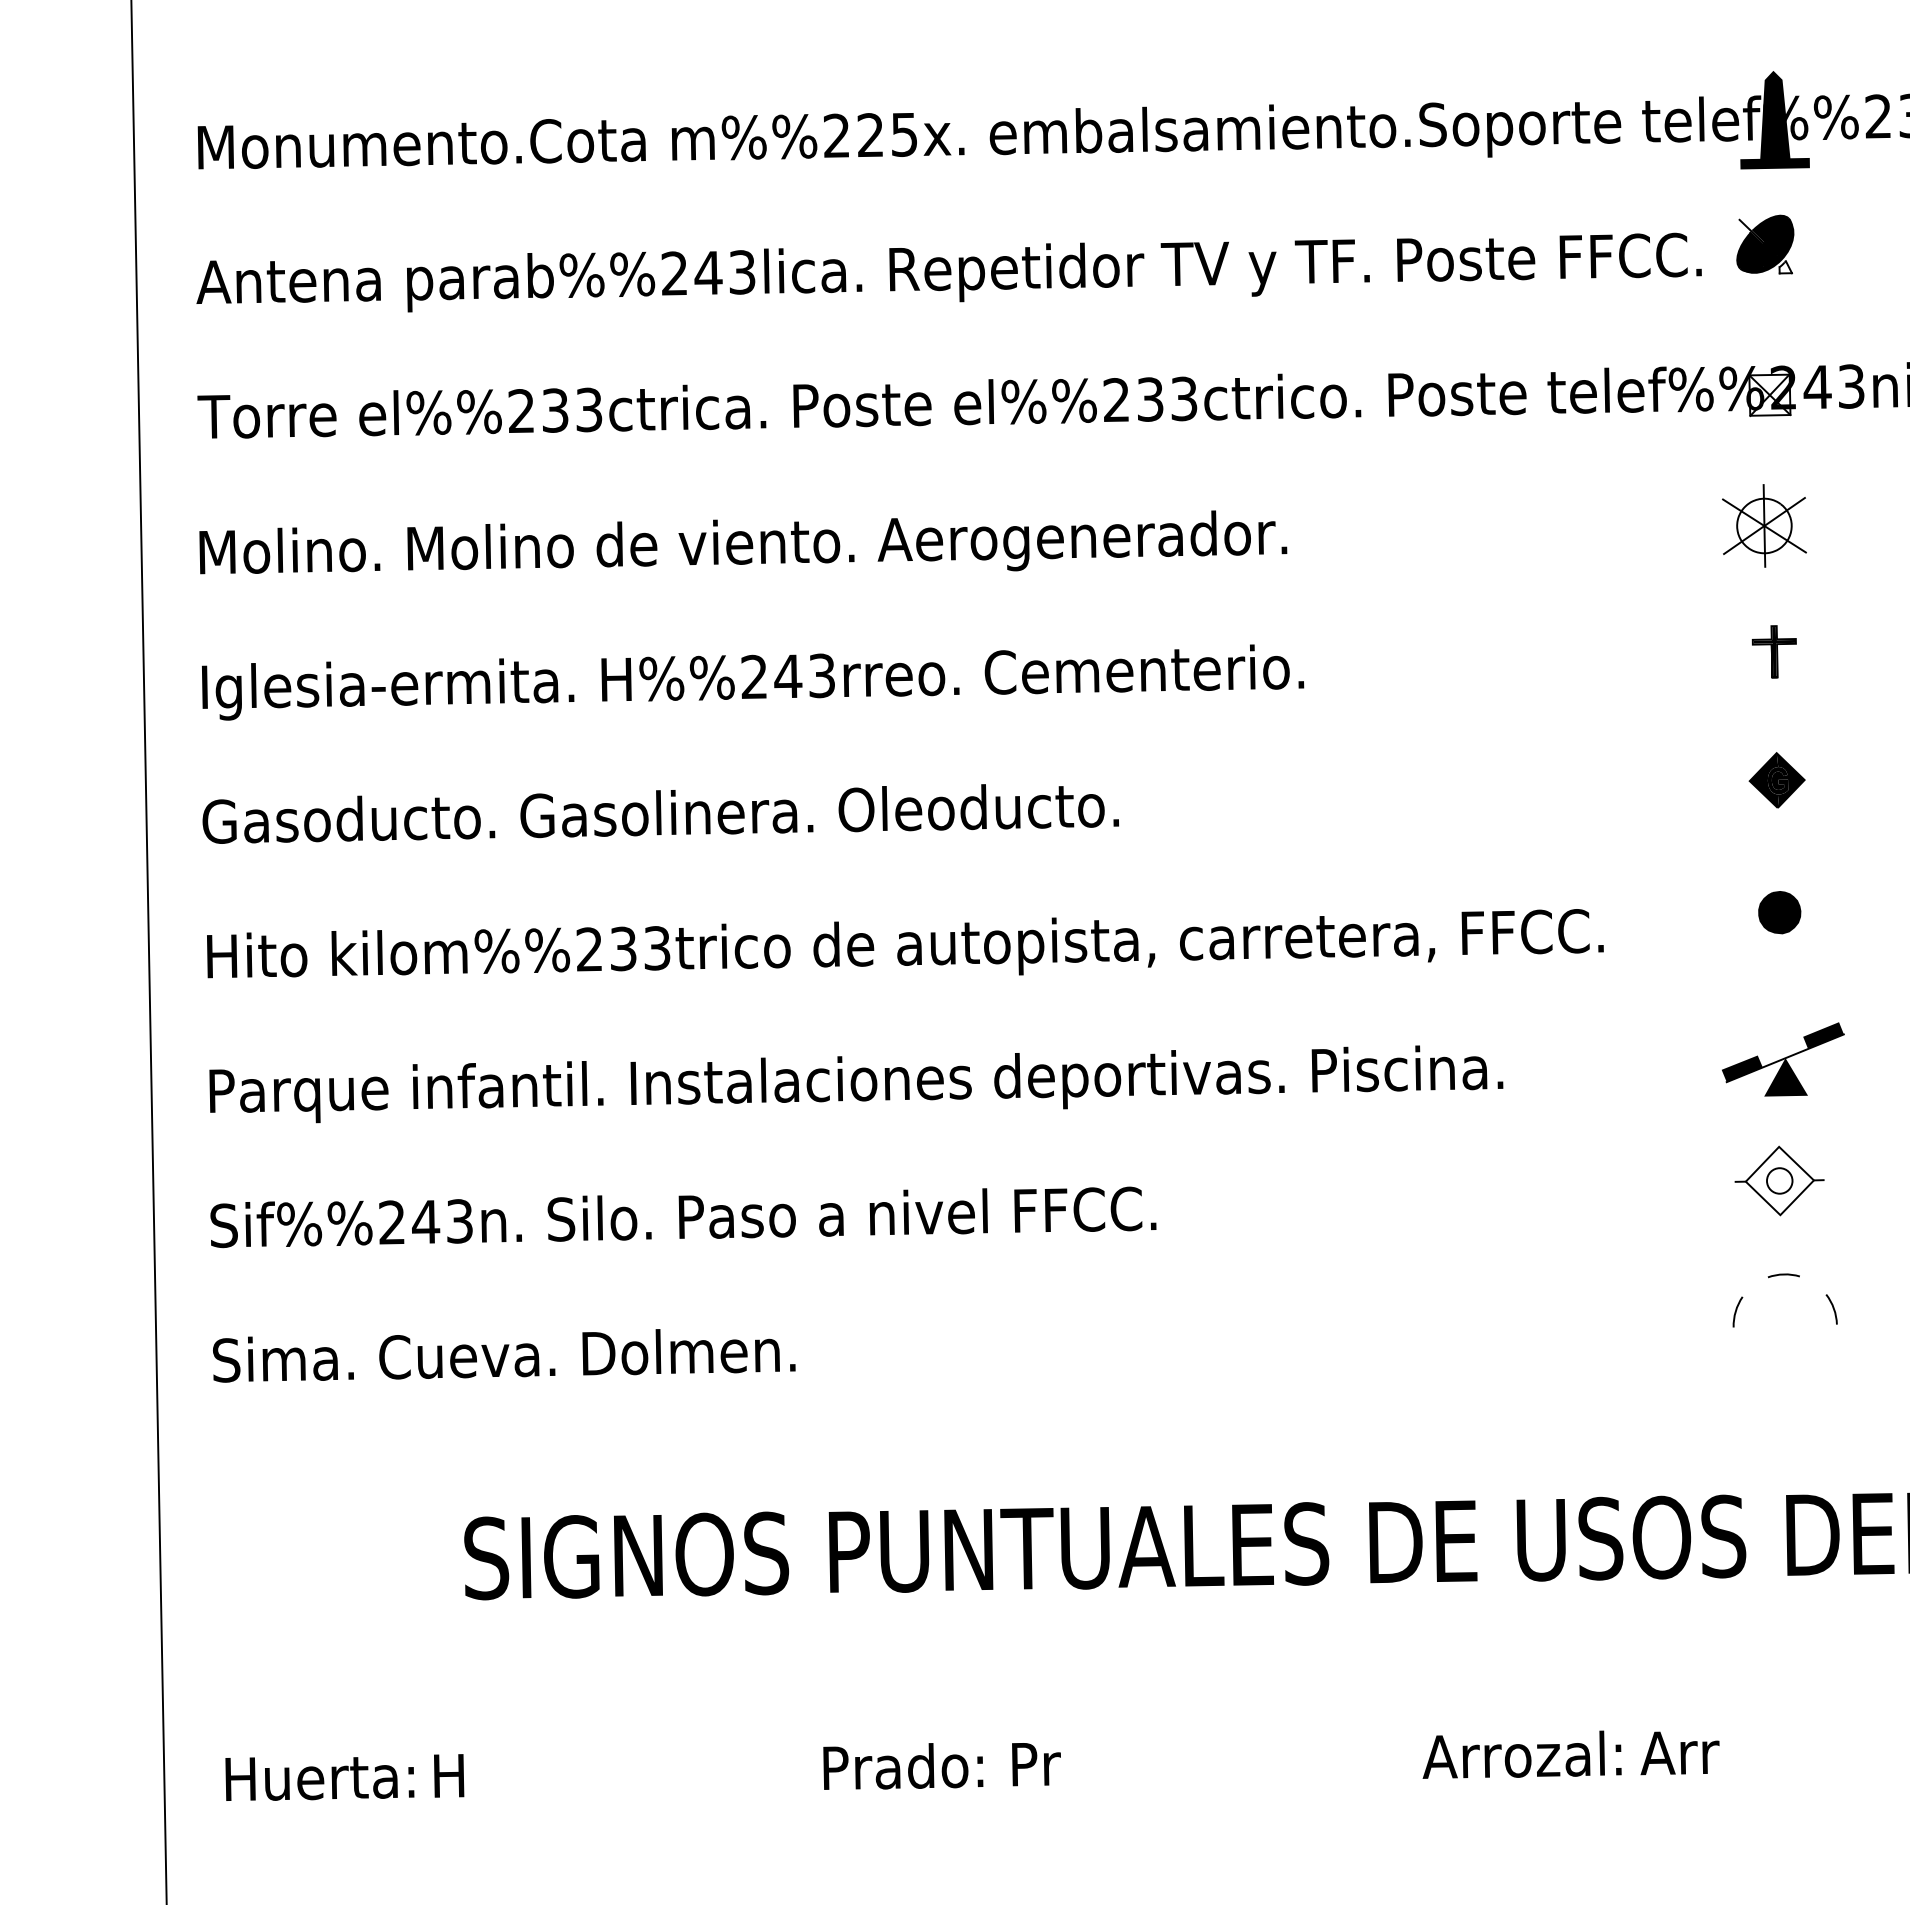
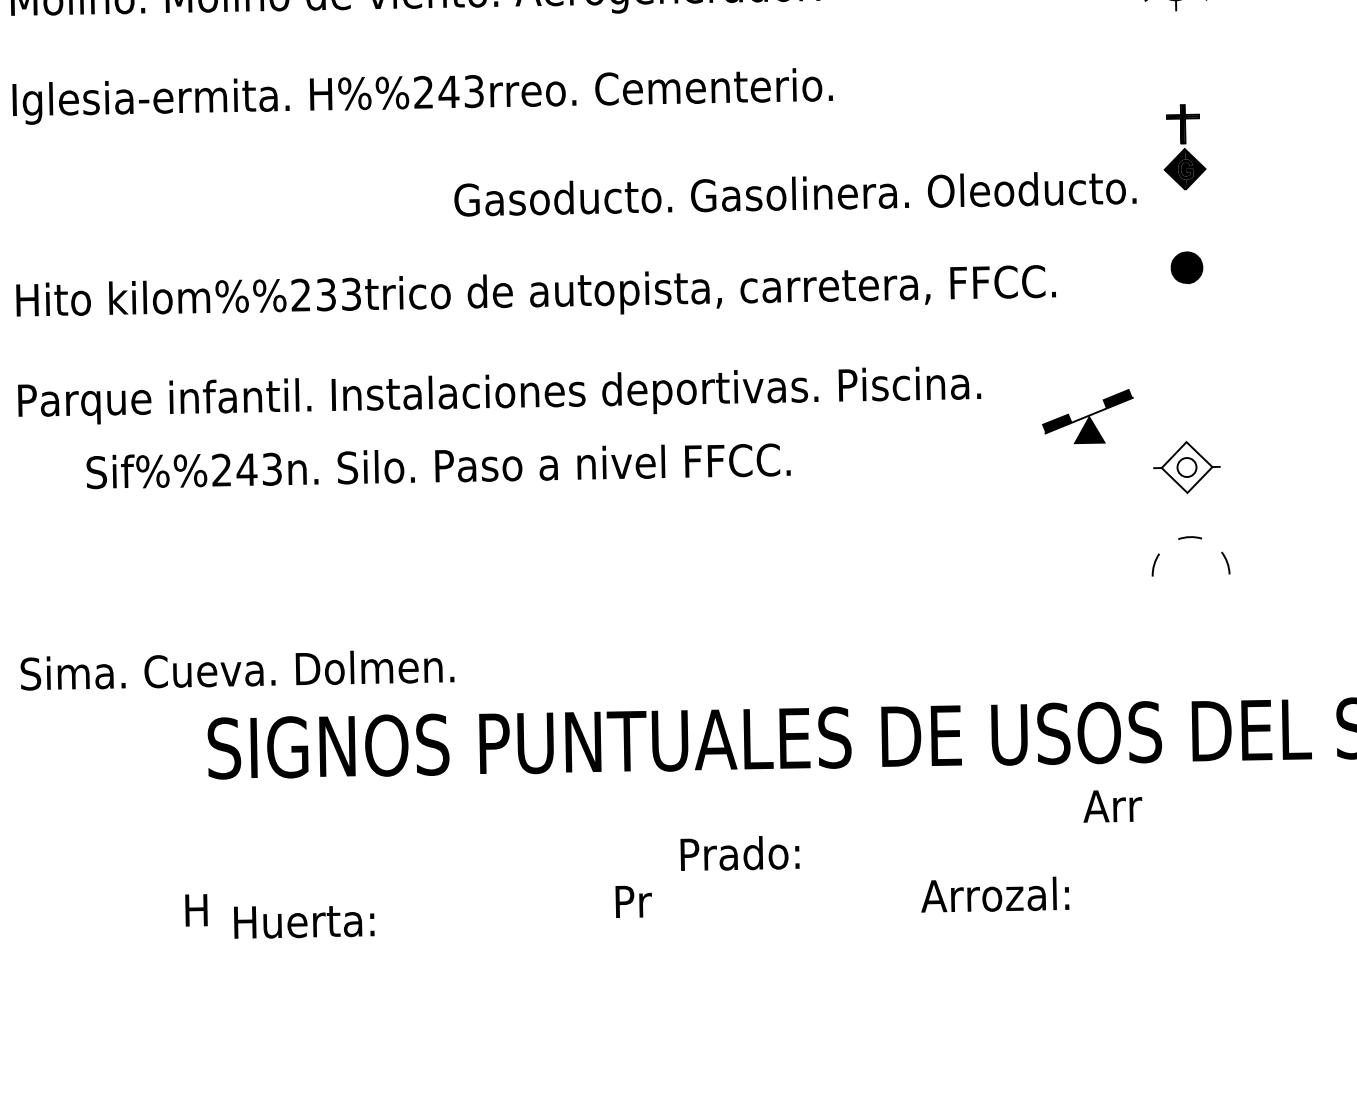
part: (1773, 651) -> (1182, 123), moved
text: (660, 813) -> (795, 193), moved
part: (1783, 1059) -> (1087, 416), moved
text: (683, 1217) -> (438, 466), moved
text: (504, 1355) -> (237, 670), moved
text: (1679, 1753) -> (1112, 806), moved
text: (903, 1766) -> (740, 853), moved
text: (319, 1778) -> (303, 921), moved

